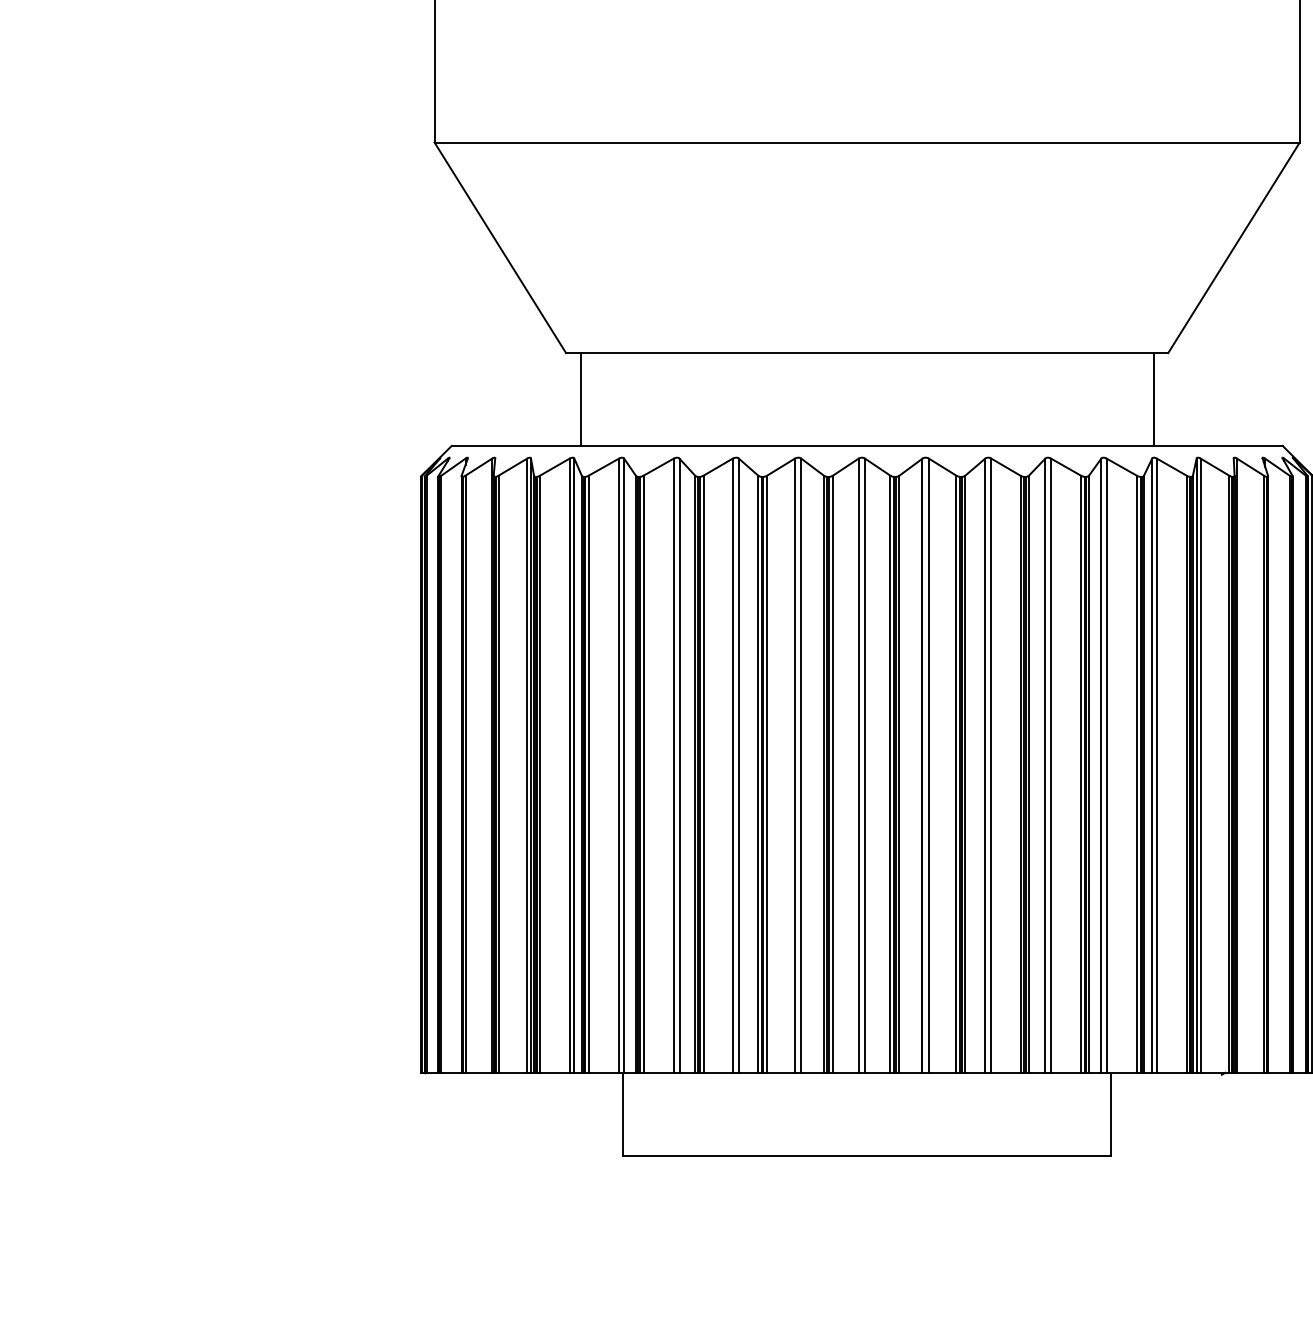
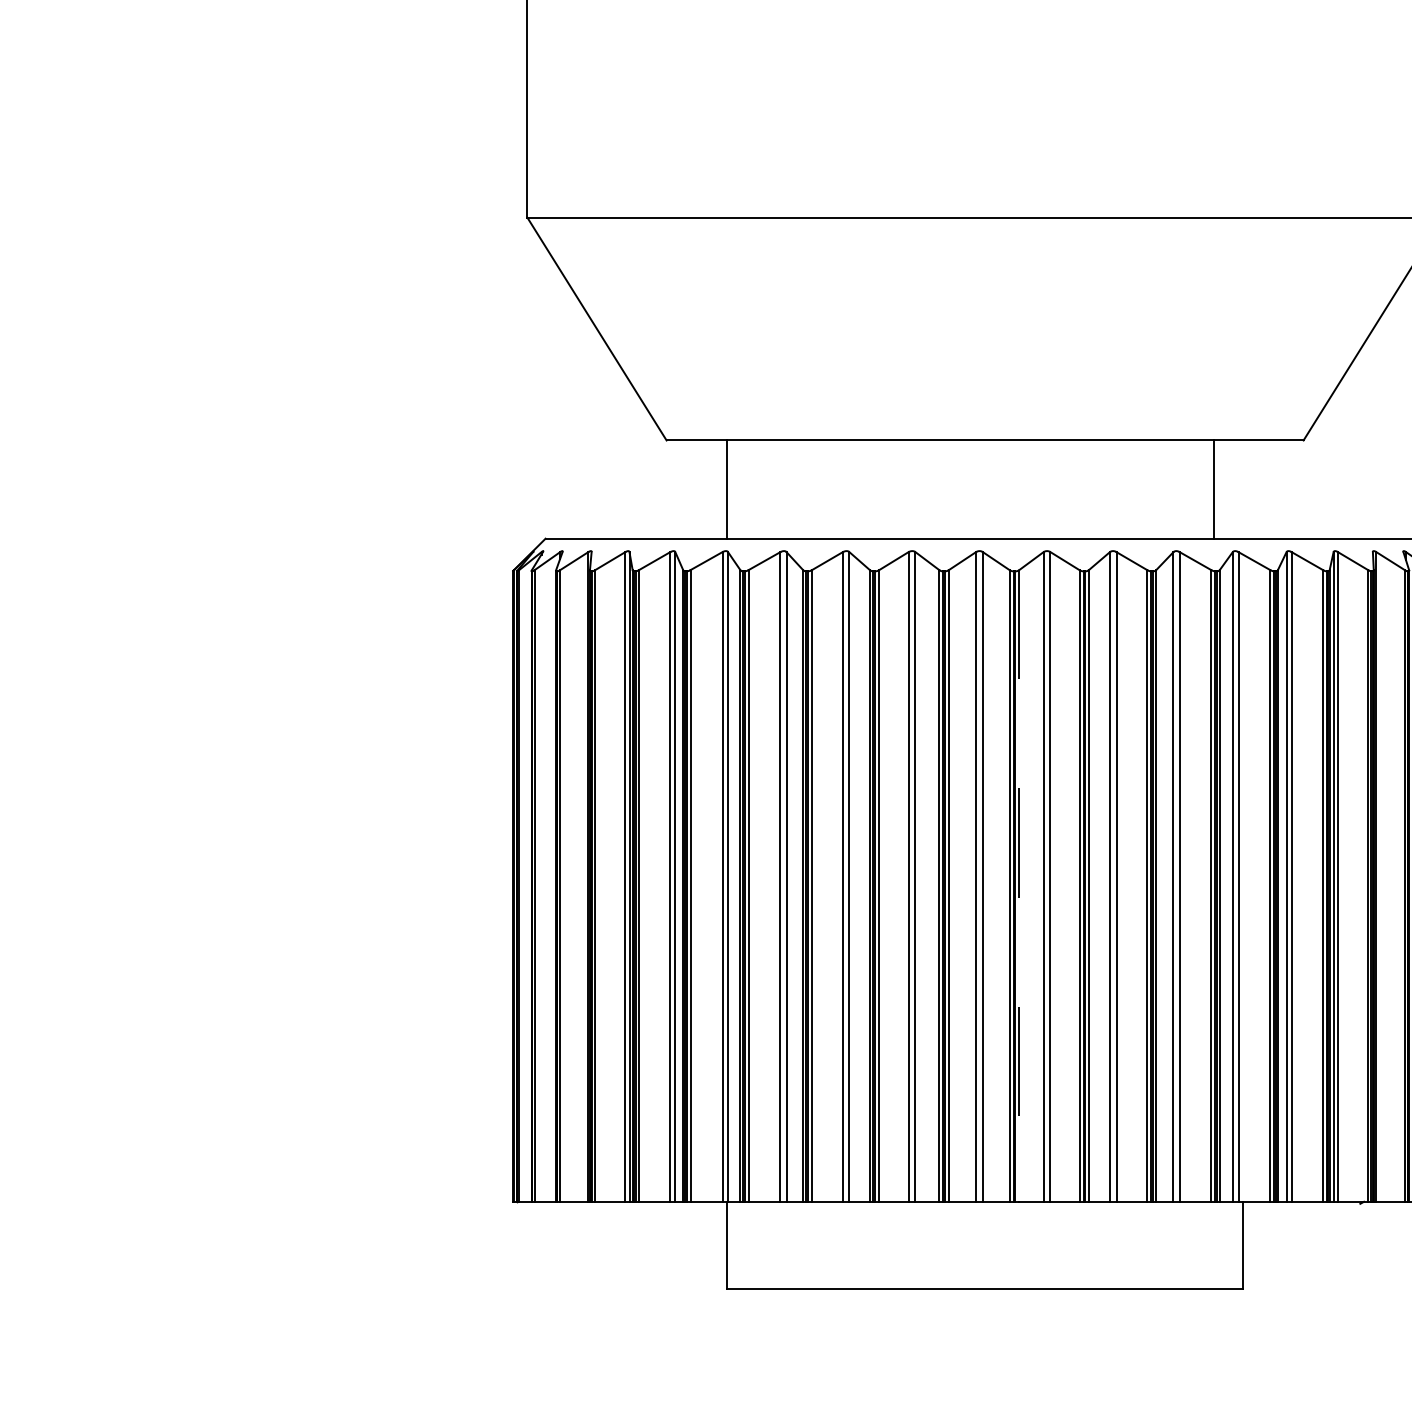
line: (581, 399) -> (727, 489), moved
line: (1153, 399) -> (1213, 489), moved
line: (899, 773) -> (1019, 885), solid -> dashed

